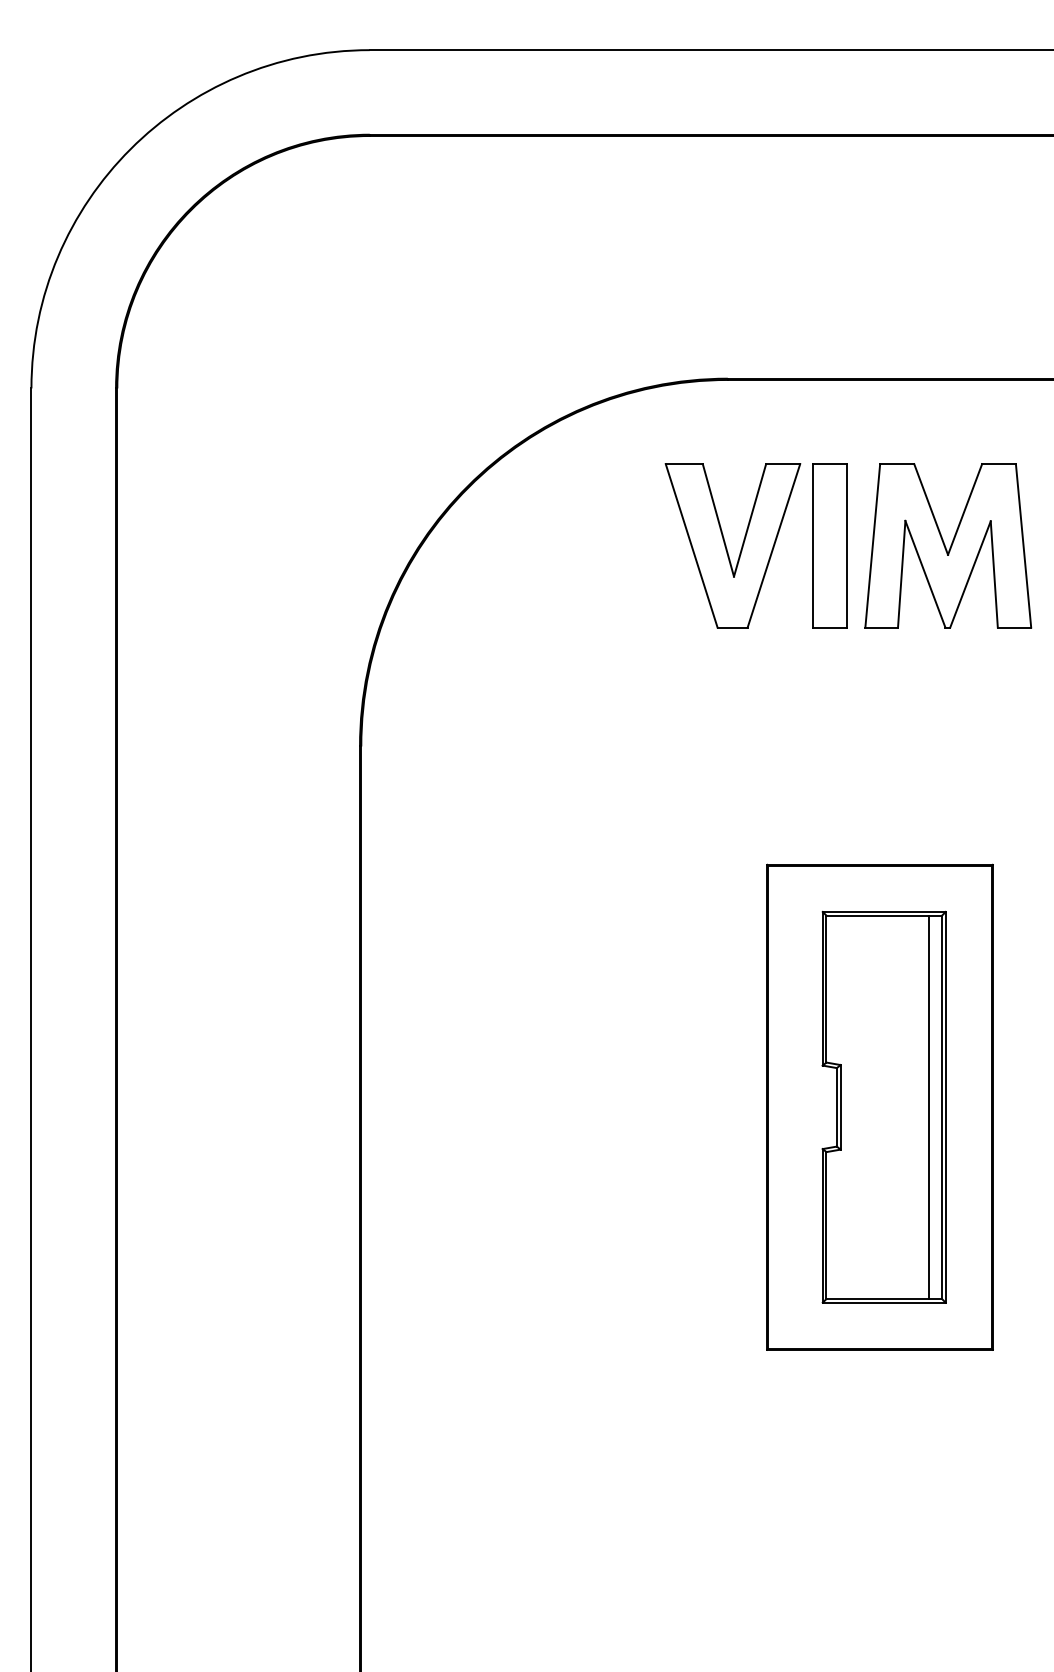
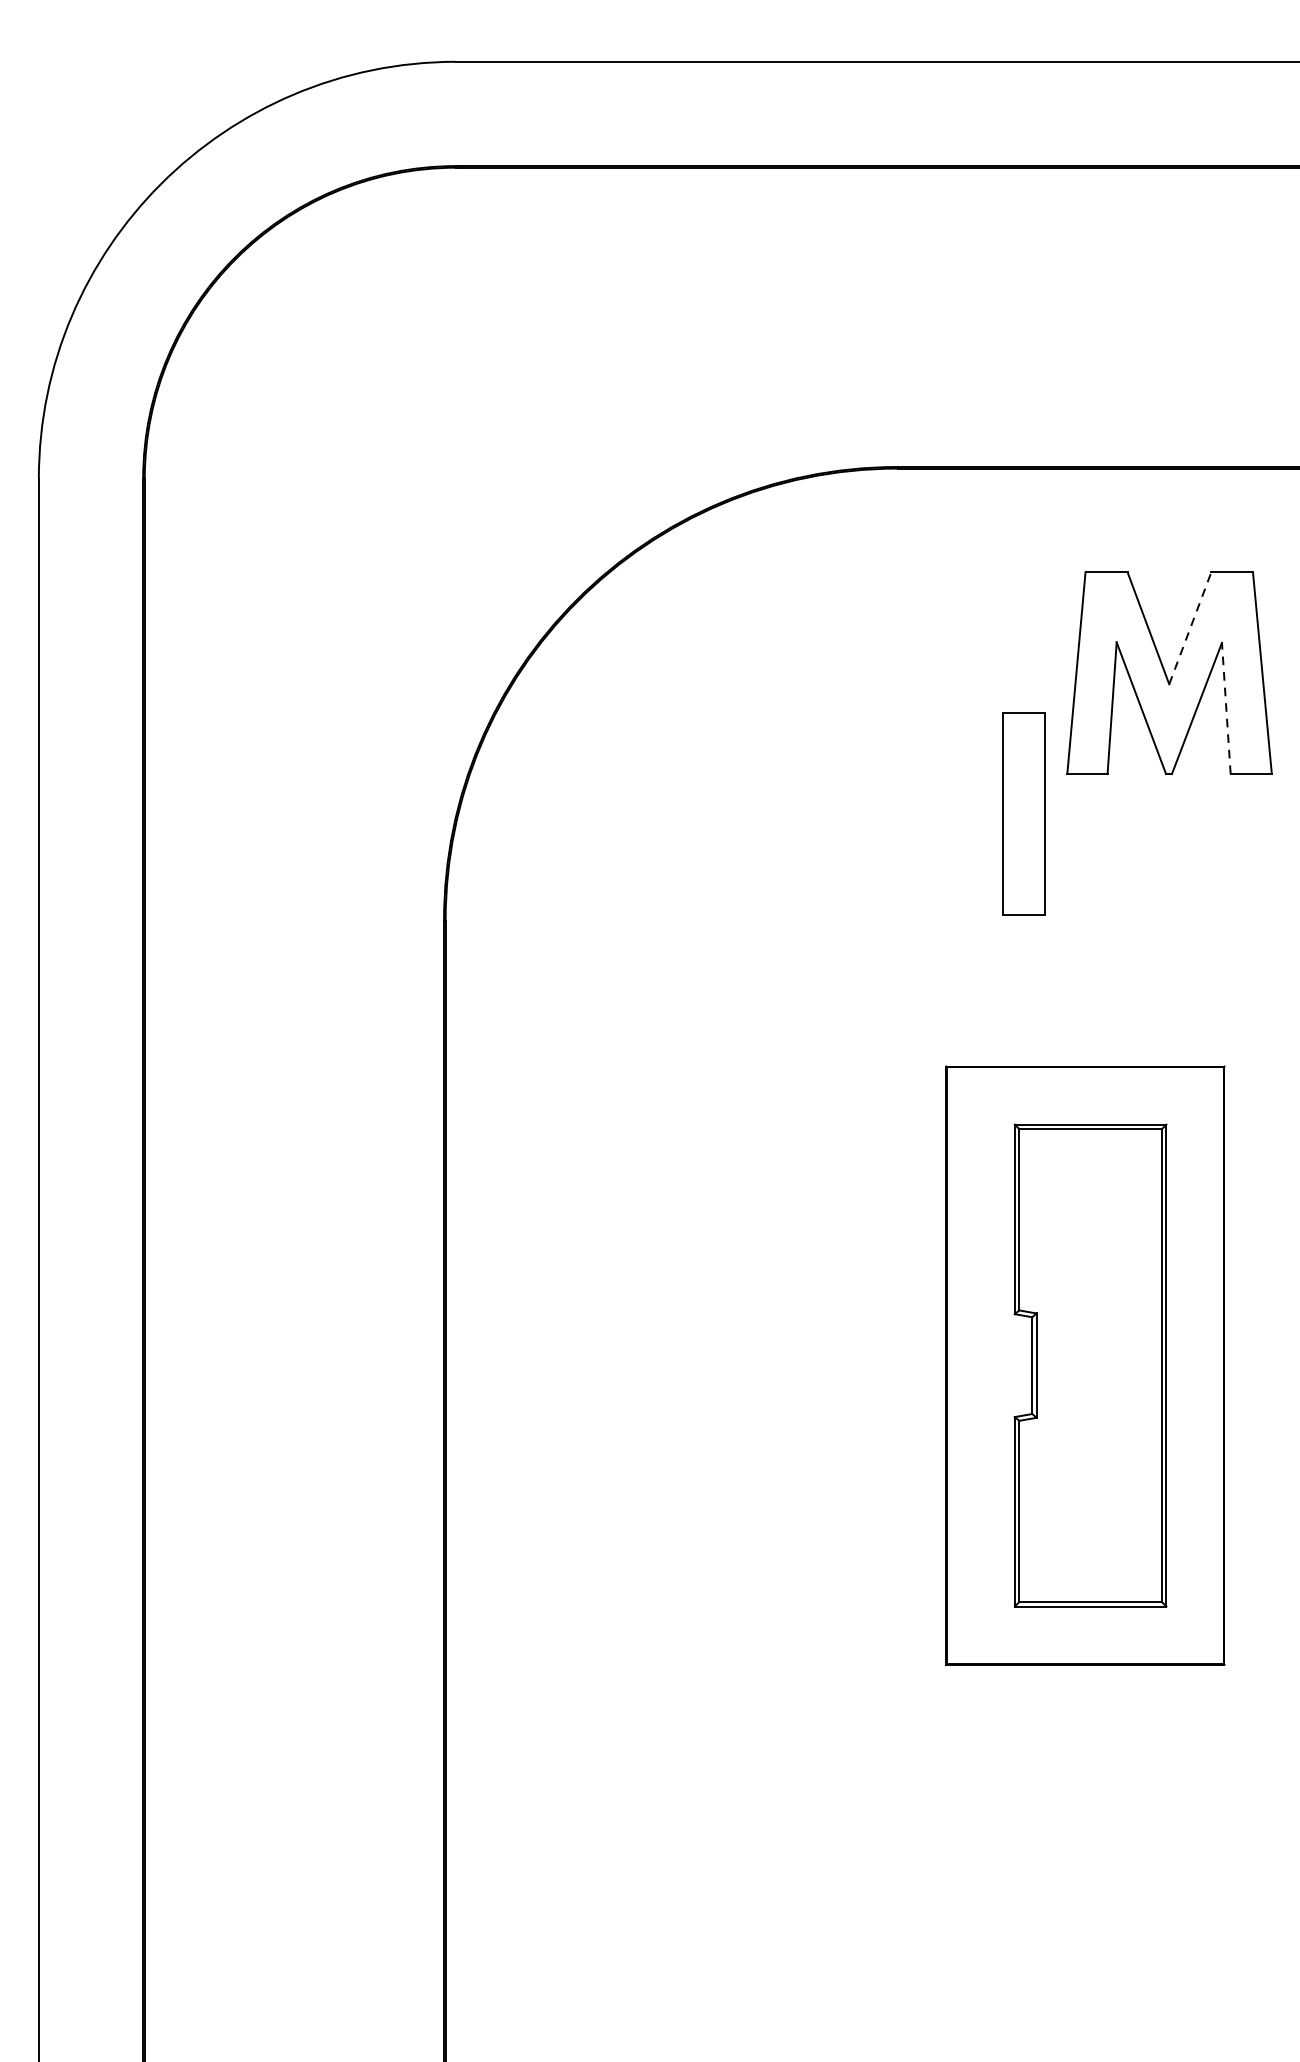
line: (965, 509) -> (1190, 628), solid -> dashed
part: (732, 545) -> (903, 672), removed
part: (829, 545) -> (1023, 813), moved
line: (994, 573) -> (1226, 707), solid -> dashed
line: (929, 1107) -> (1146, 1365), removed

